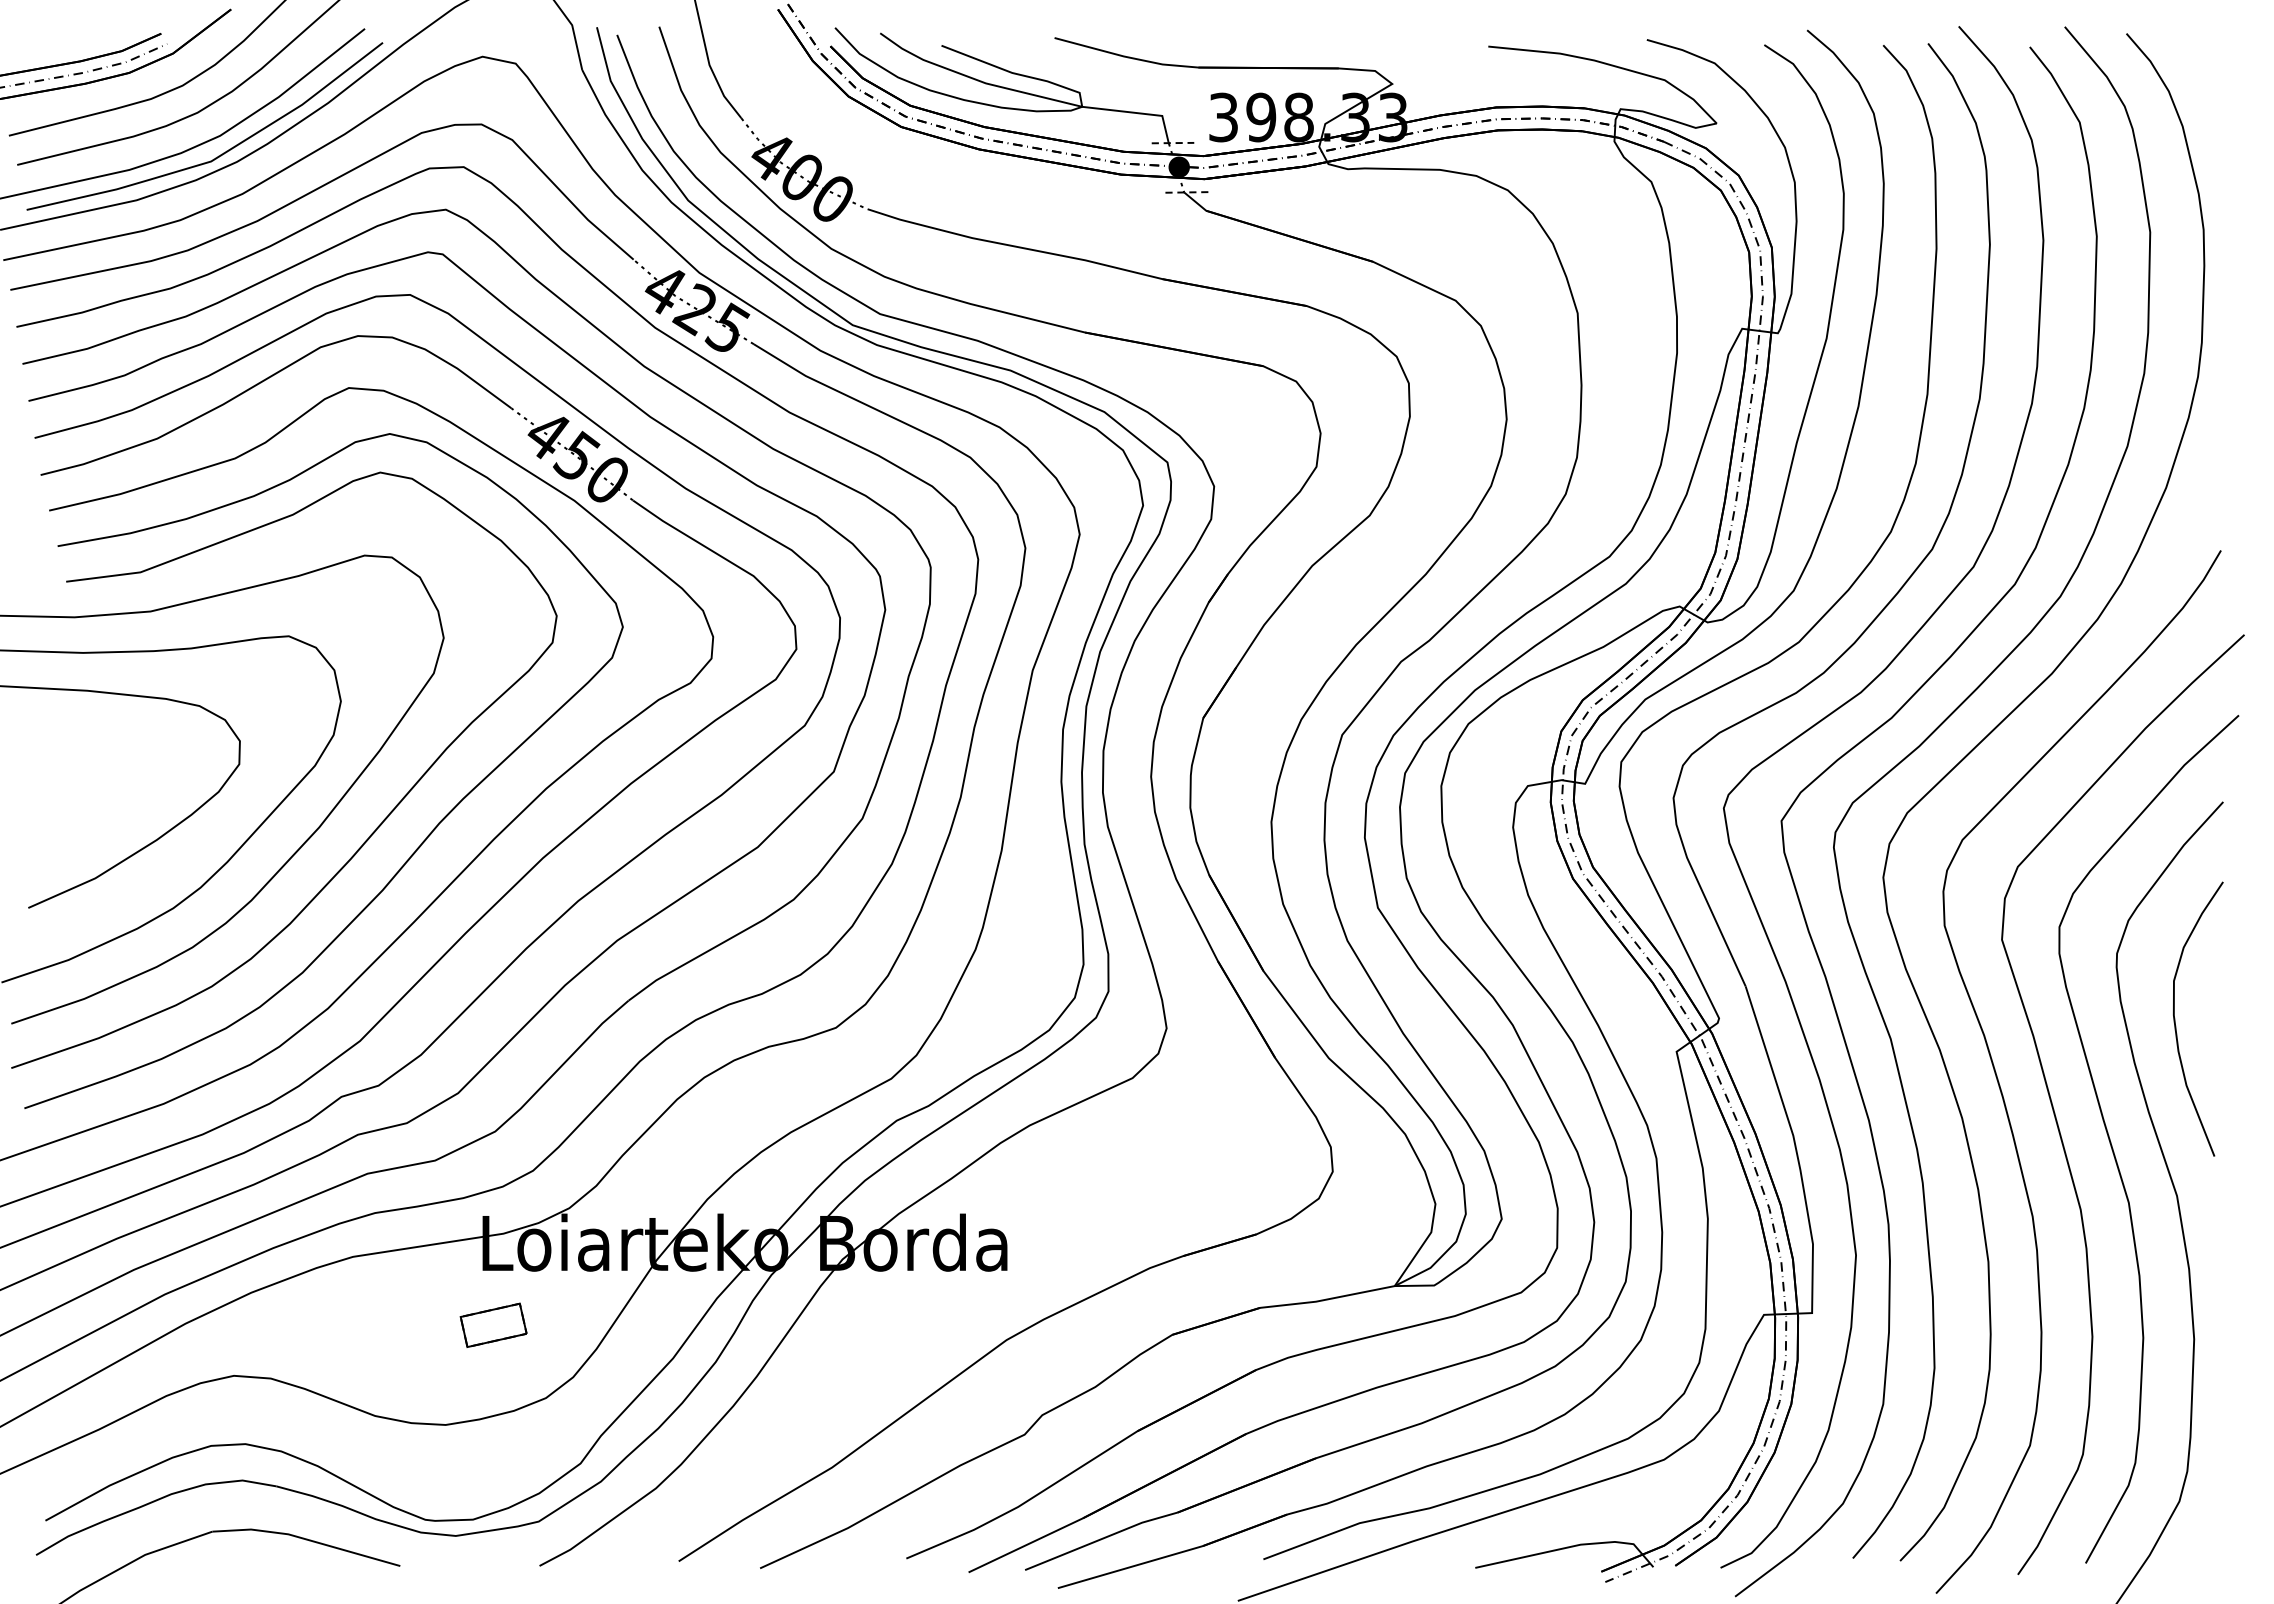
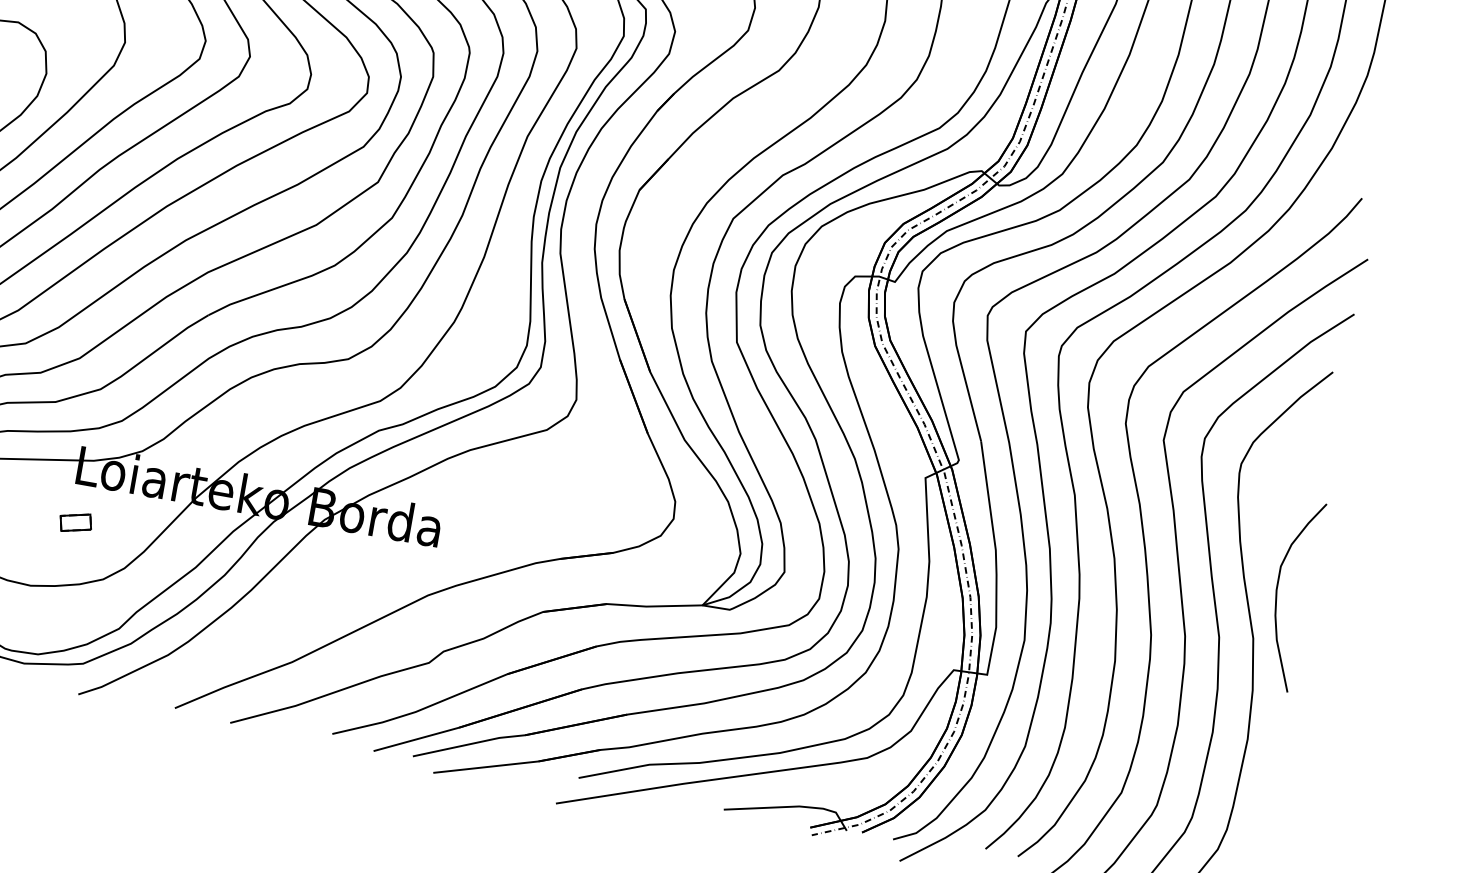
curve: (2175, 1018) -> (1277, 592), moved
part: (493, 1324) -> (75, 522), size x0.7

